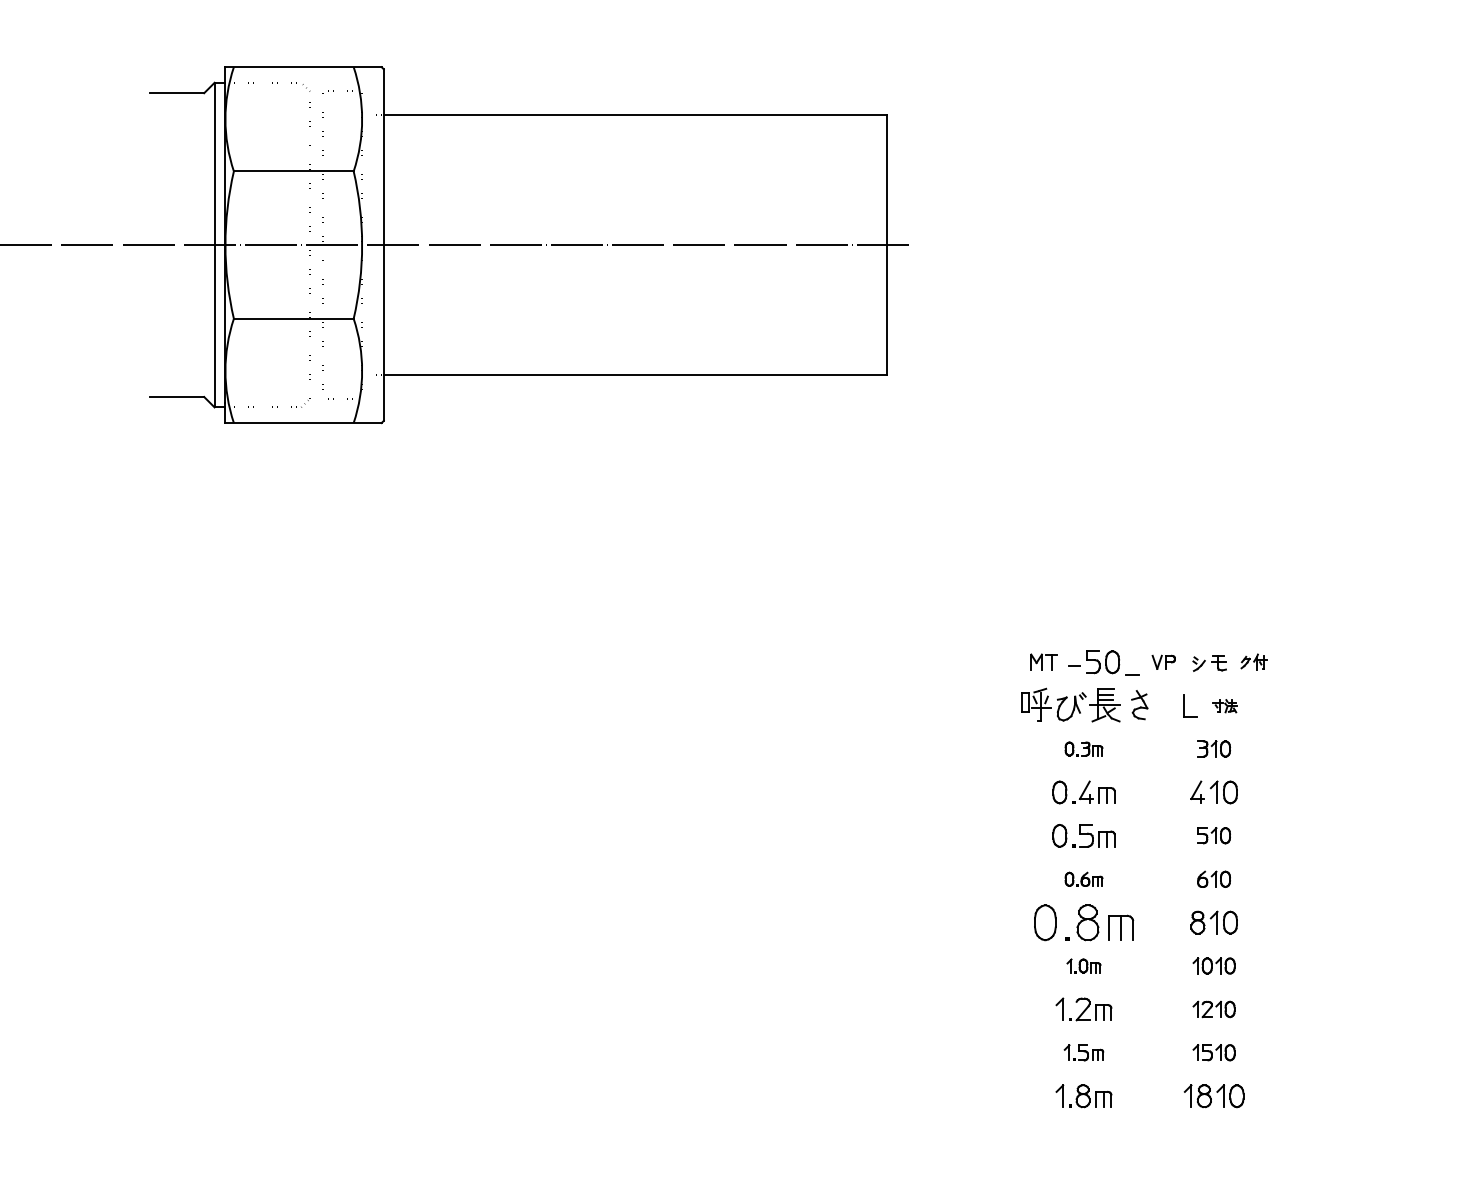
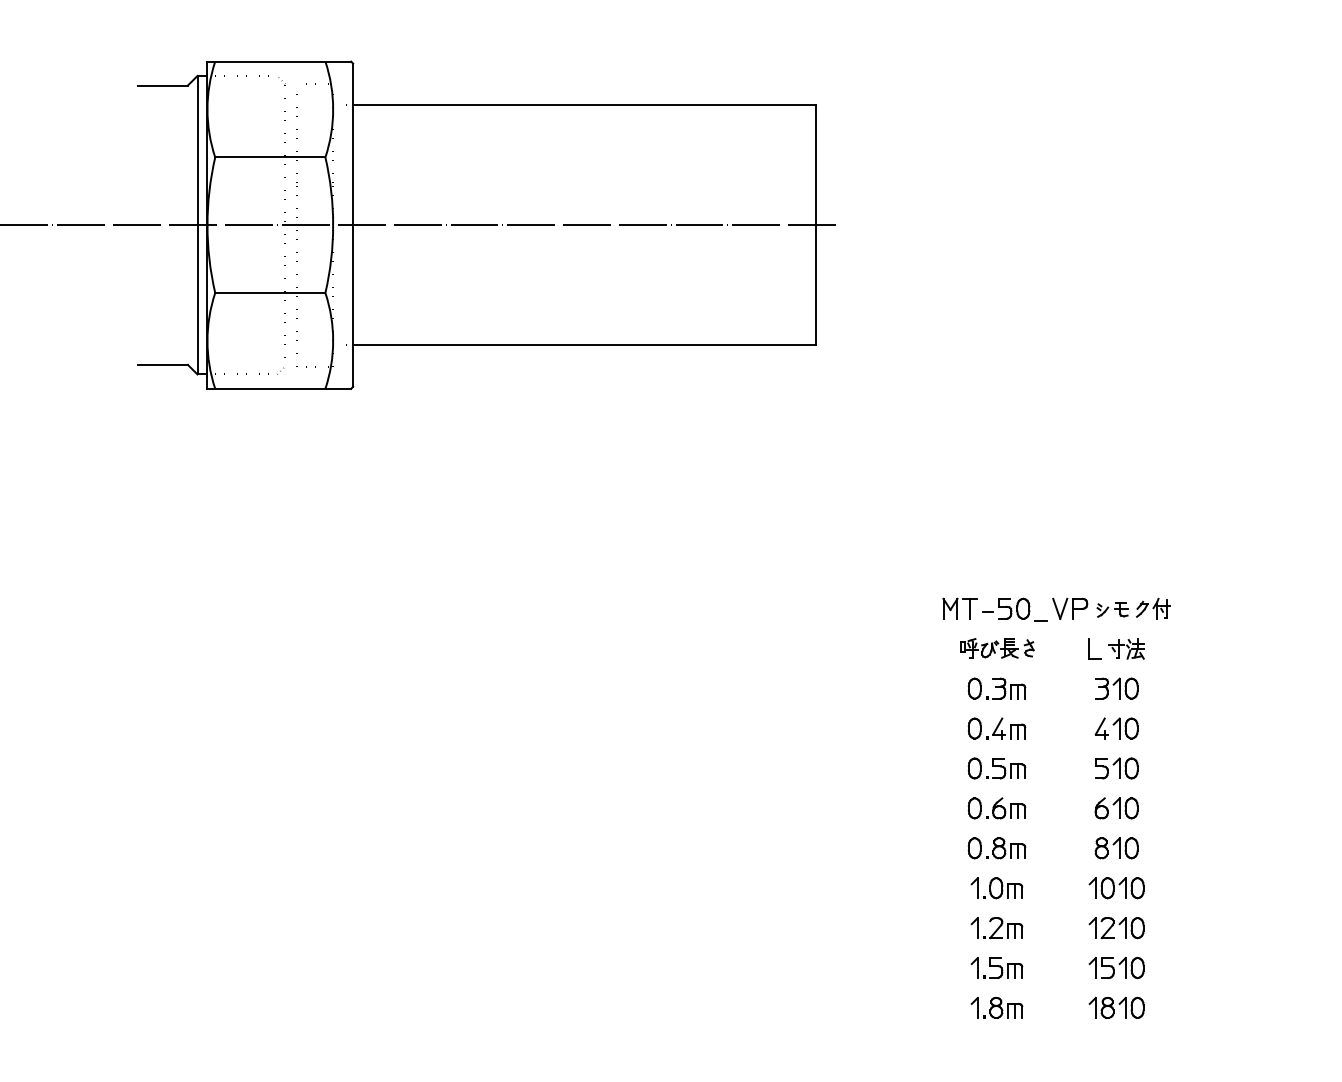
part: (1043, 661) -> (959, 608), size x1.43
part: (1253, 661) -> (1152, 608), size x1.43
part: (1163, 662) -> (1070, 609), size x1.67
part: (1084, 705) -> (997, 648), size x0.62
part: (1224, 705) -> (1126, 648), size x1.67
part: (1083, 748) -> (996, 688), size x1.67
part: (1213, 748) -> (1116, 688), size x1.43
part: (1213, 835) -> (1116, 768), size x1.43
part: (1083, 879) -> (996, 808), size x1.67
part: (1213, 879) -> (1116, 808), size x1.43
part: (1083, 922) -> (996, 848), size x0.62
part: (1083, 965) -> (996, 887), size x1.67
part: (1213, 965) -> (1116, 887), size x1.43
part: (1213, 1009) -> (1116, 928), size x1.43
part: (1083, 1052) -> (996, 967), size x1.43
part: (1213, 1052) -> (1116, 967), size x1.43

